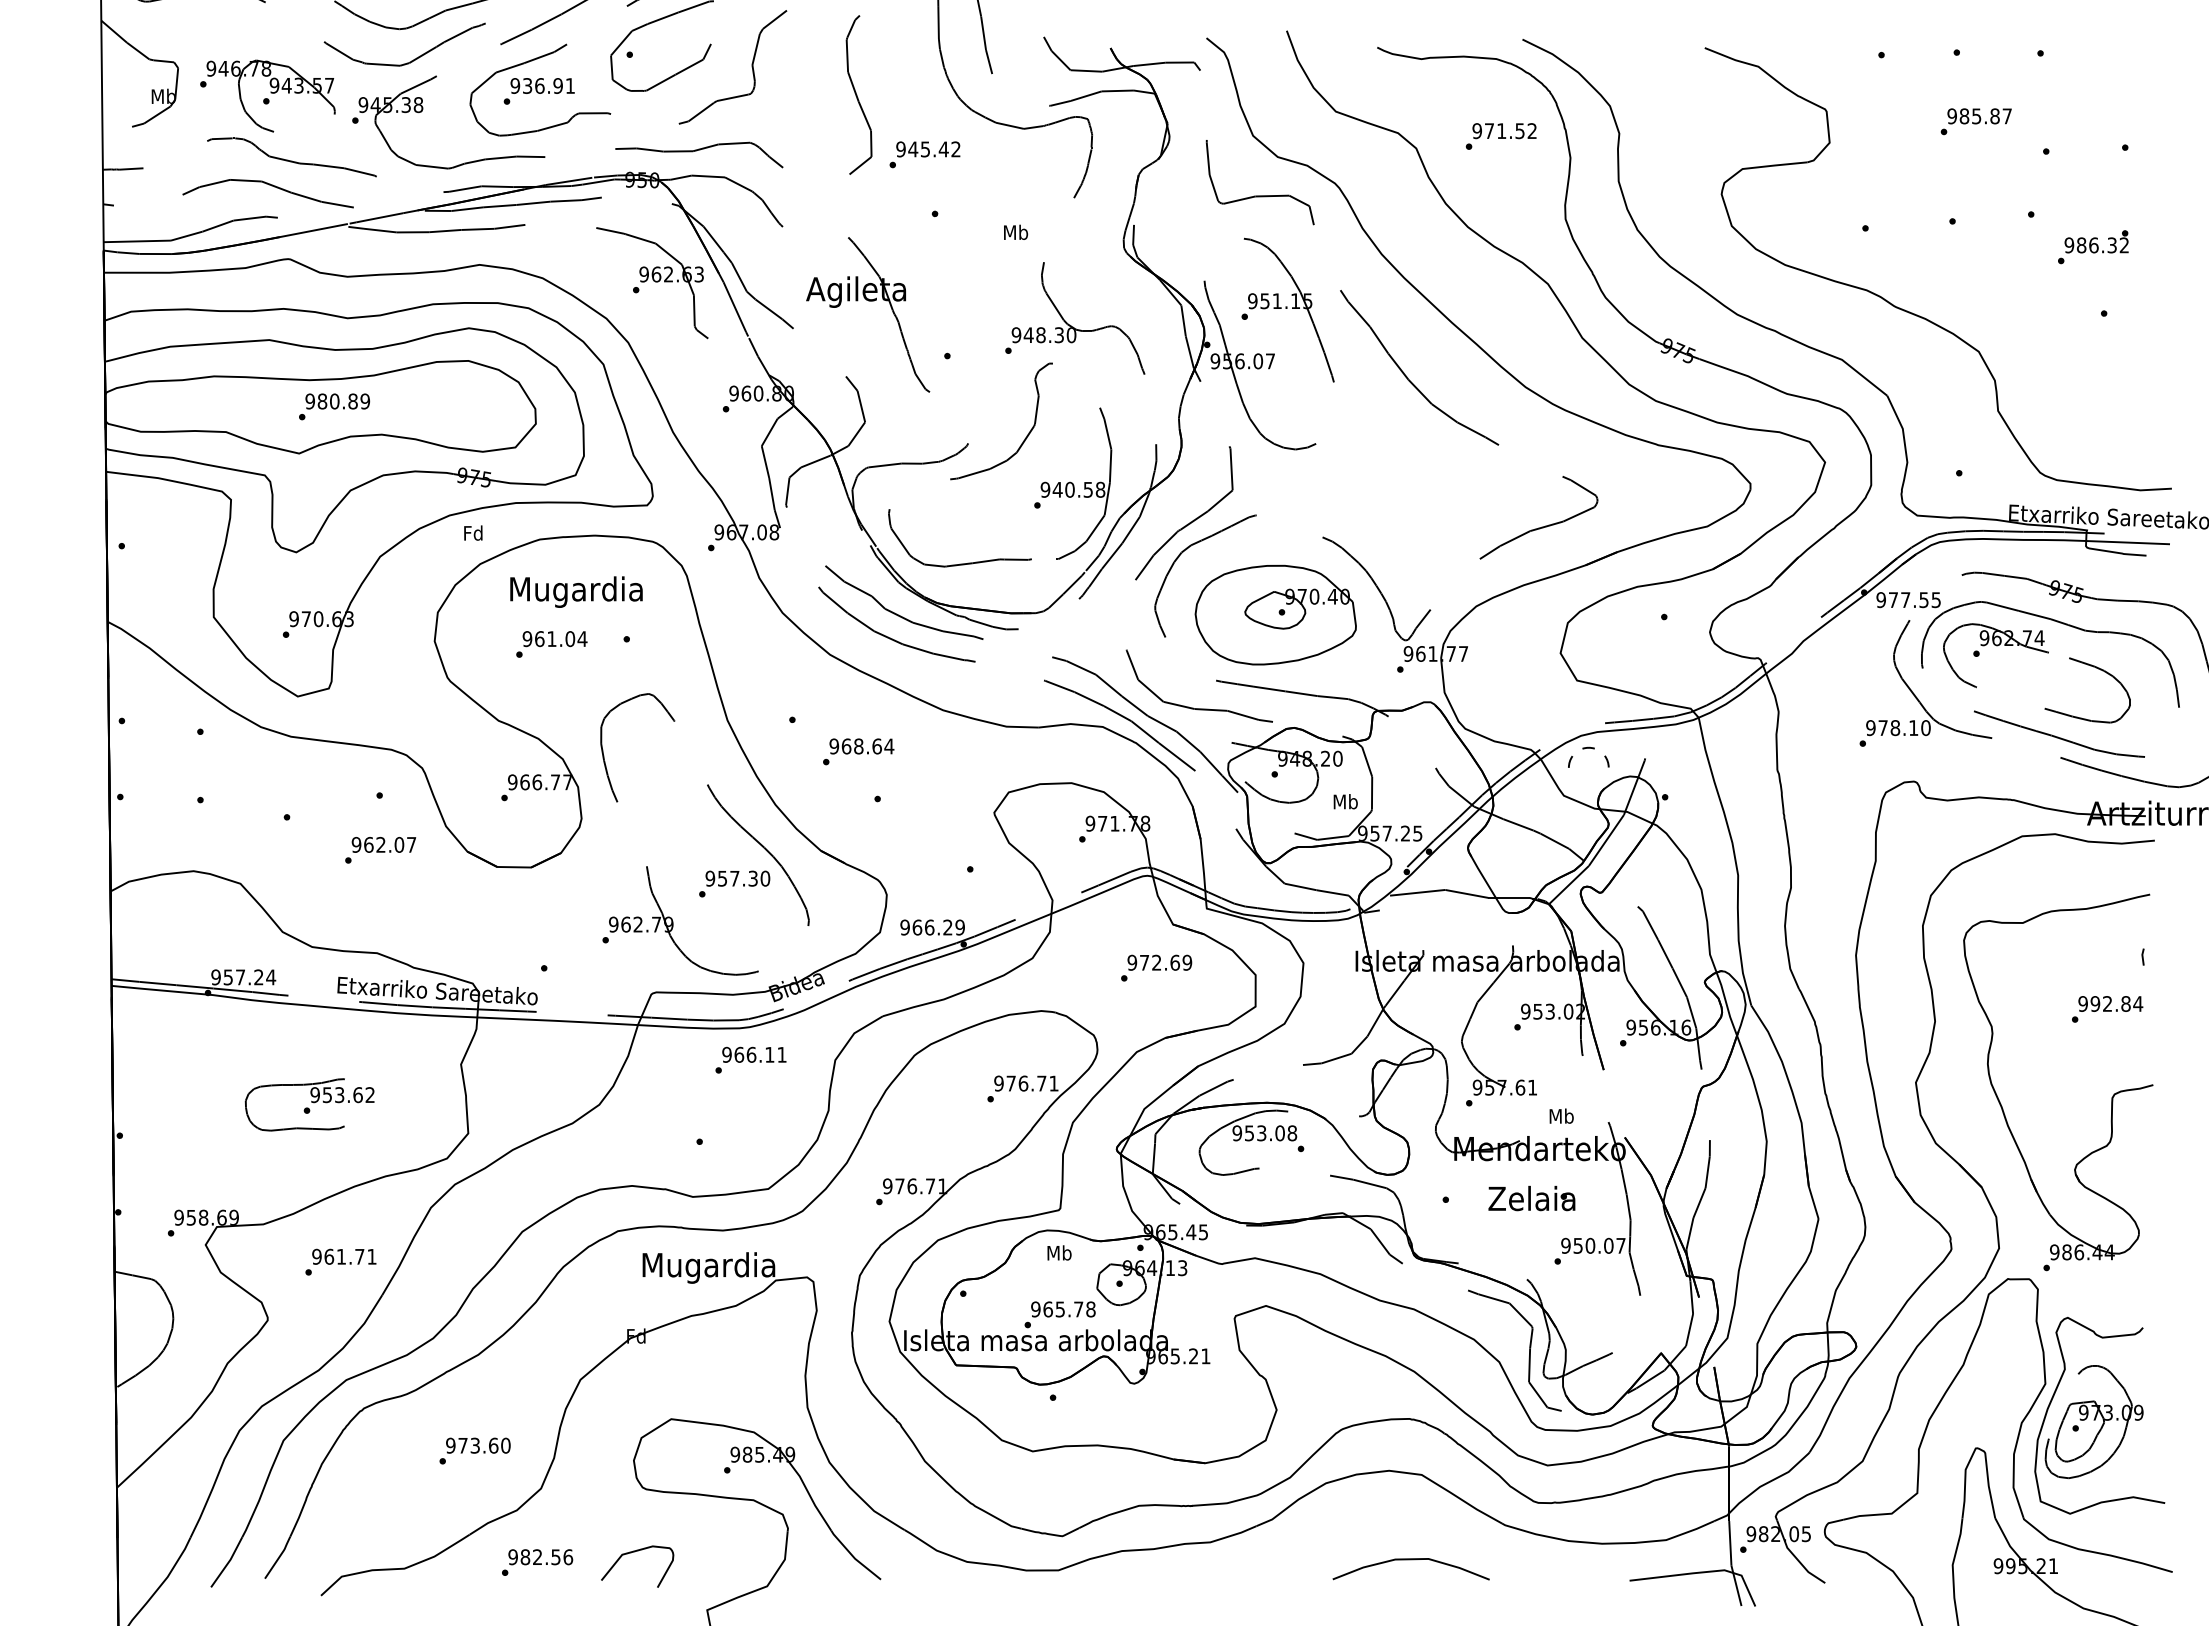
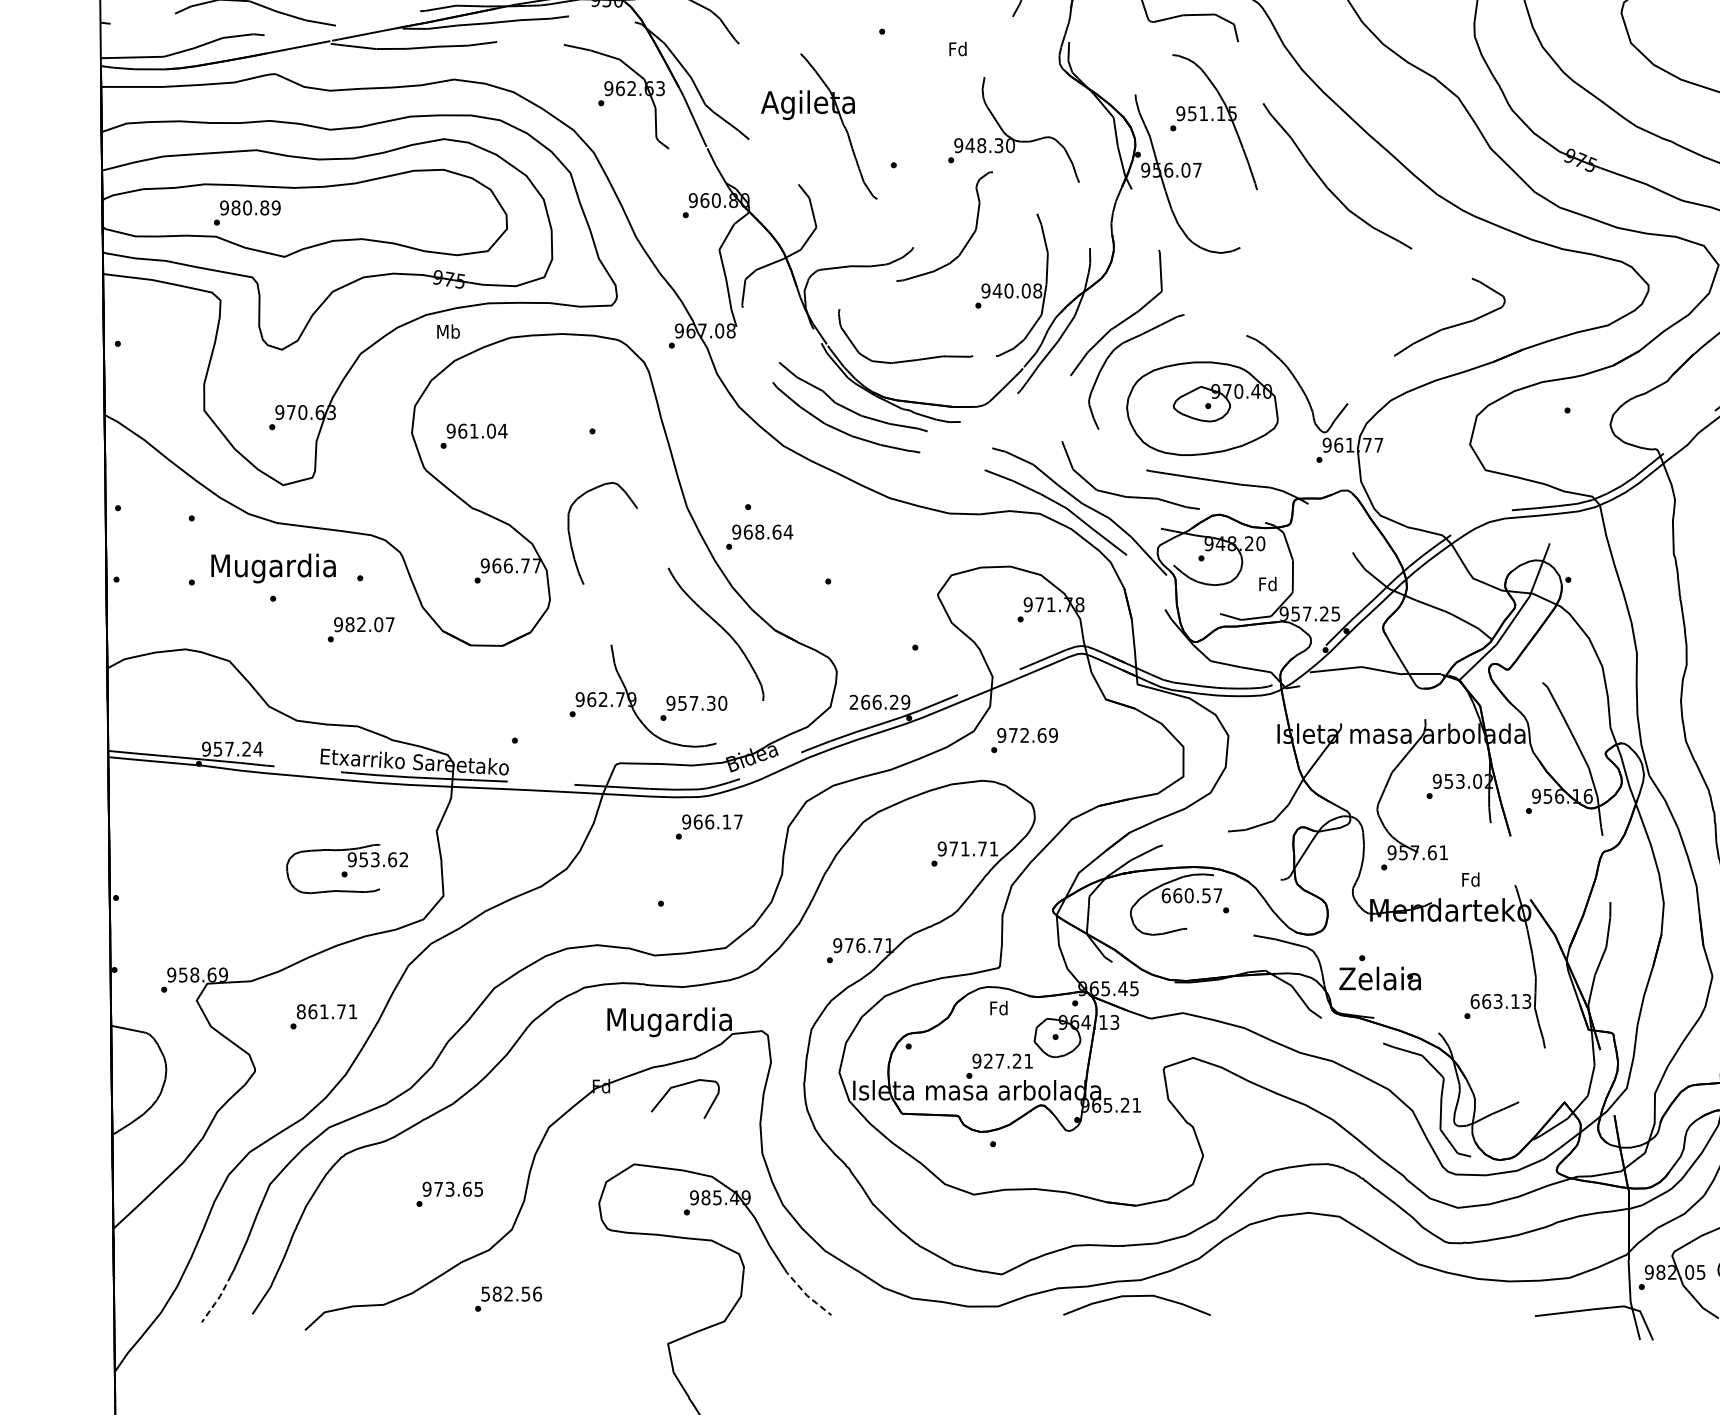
text: (1016, 232) -> (958, 49), Mb -> Fd
text: (334, 406) -> (247, 212), moved
text: (1088, 489) -> (1026, 290), 940.58 -> 940.08
text: (473, 532) -> (448, 331), Fd -> Mb
text: (576, 591) -> (273, 567), moved
text: (551, 644) -> (473, 436), moved
part: (1588, 748) -> (1496, 534), removed
text: (858, 751) -> (759, 536), moved
text: (1345, 801) -> (1267, 583), Mb -> Fd
text: (368, 844) -> (349, 624), 962.07 -> 982.07
text: (734, 883) -> (693, 707), moved
text: (904, 927) -> (853, 702), 966.29 -> 266.29
text: (1156, 967) -> (1024, 739), moved
text: (781, 1054) -> (737, 821), 966.11 -> 966.17
text: (1023, 1083) -> (965, 848), 976.71 -> 971.71
part: (309, 1104) -> (346, 868), moved
text: (1561, 1115) -> (1470, 878), Mb -> Fd
text: (1264, 1133) -> (1191, 895), 953.08 -> 660.57
text: (1531, 1198) -> (1379, 978), moved
text: (1593, 1245) -> (1500, 1001), 950.07 -> 663.13
text: (1059, 1252) -> (999, 1007), Mb -> Fd
text: (316, 1256) -> (300, 1011), 961.71 -> 861.71
text: (1069, 1309) -> (1008, 1061), 965.78 -> 927.21
text: (505, 1445) -> (478, 1189), 973.60 -> 973.65
curve: (634, 1552) -> (682, 1085), moved
text: (512, 1556) -> (485, 1293), 982.56 -> 582.56
line: (853, 1557) -> (805, 1294), solid -> dashed
curve: (1410, 1560) -> (1136, 1297), moved
line: (228, 1562) -> (218, 1299), solid -> dashed

